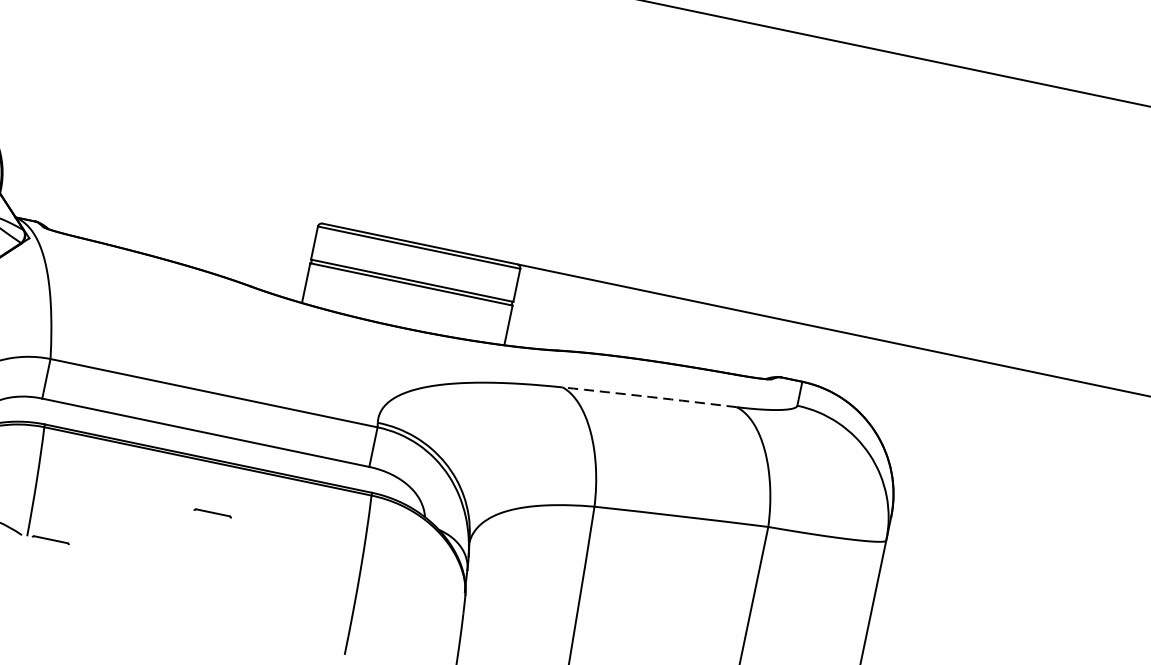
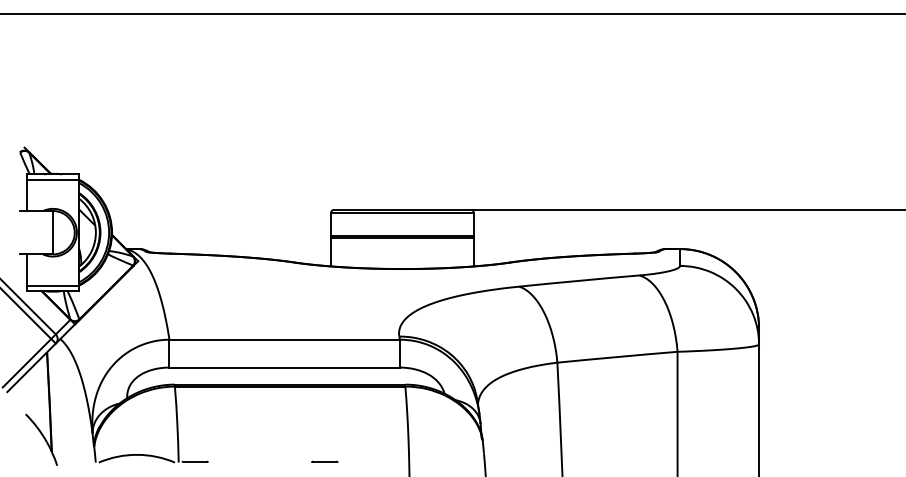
arc: (650, 396) -> (579, 280), dashed -> solid
line: (212, 512) -> (324, 461), moved

